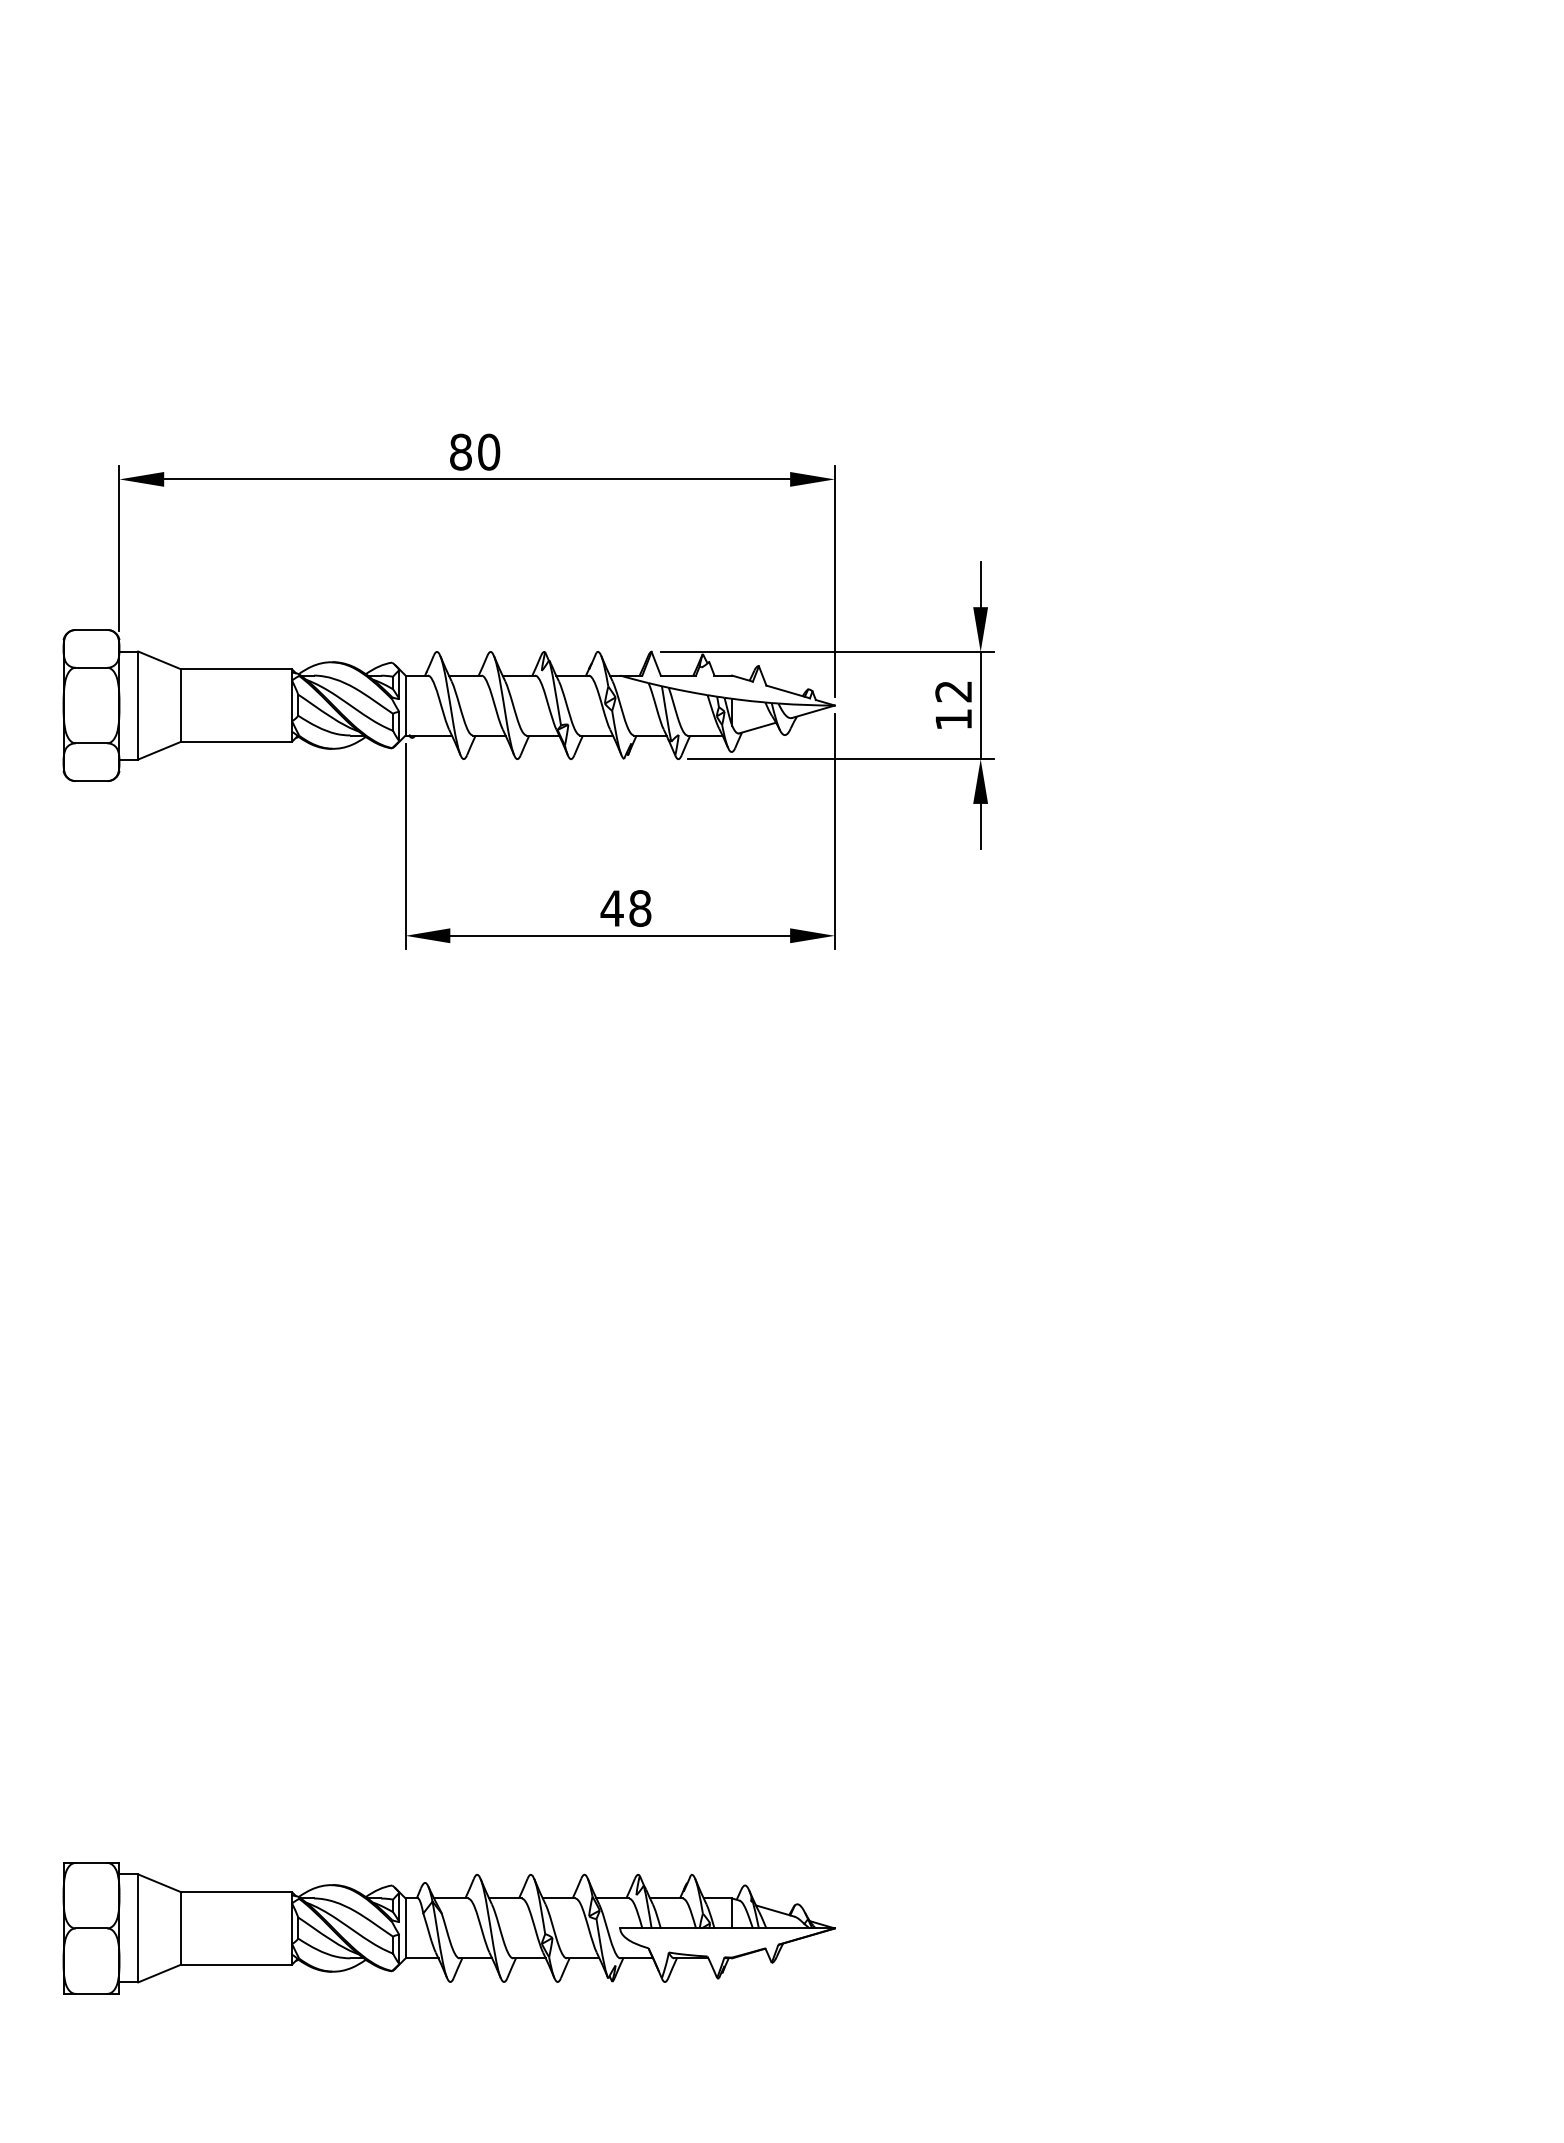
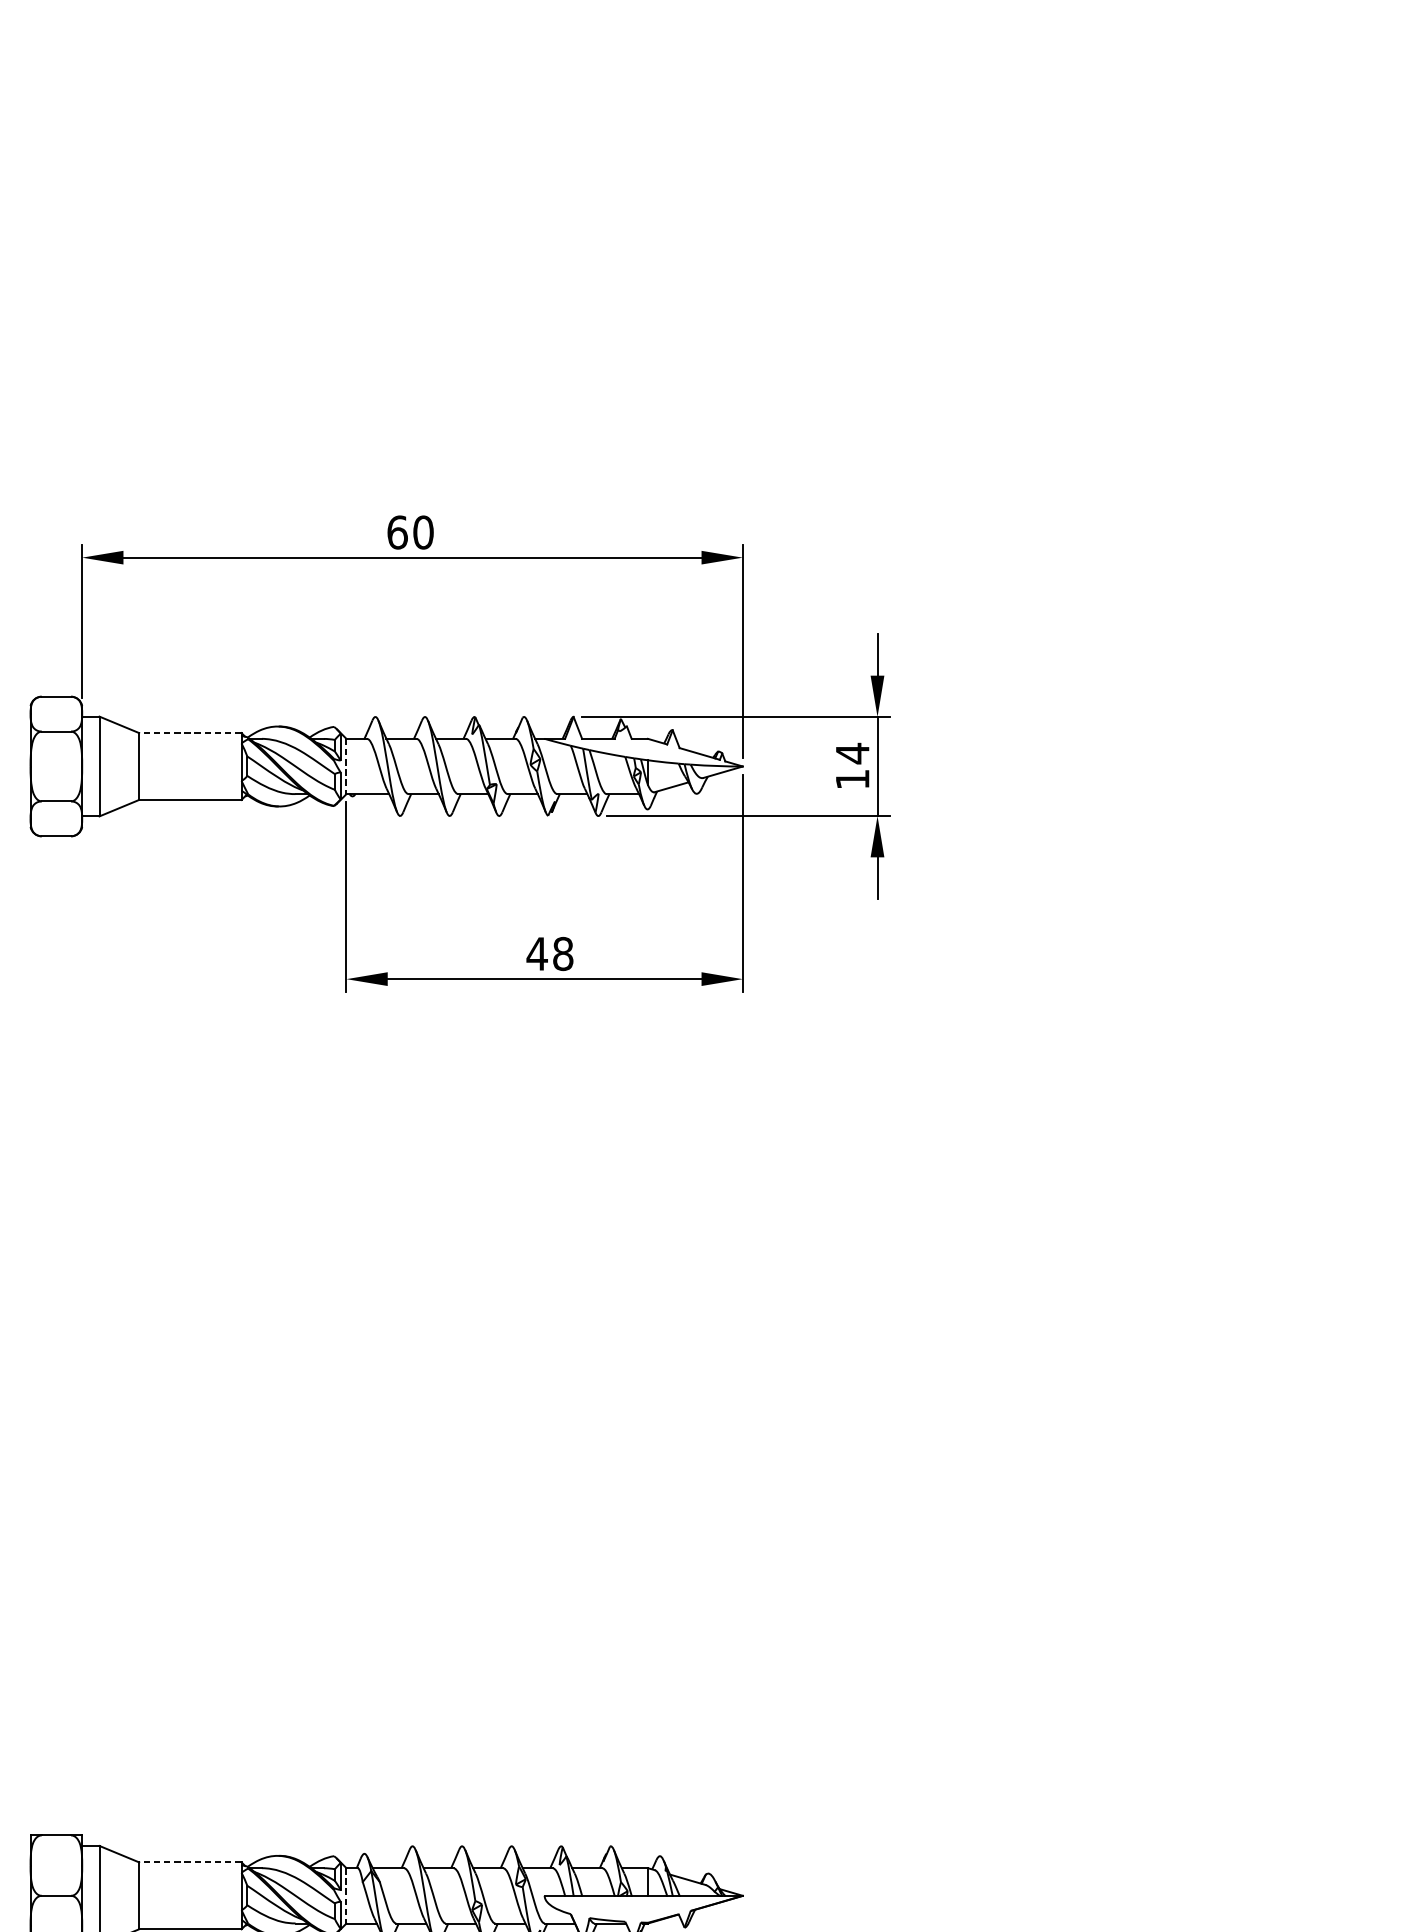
text: (461, 451) -> (398, 531), 80 -> 60
line: (236, 669) -> (190, 733), solid -> dashed
text: (953, 691) -> (852, 753), 12 -> 14
line: (405, 705) -> (346, 766), solid -> dashed
line: (236, 1892) -> (190, 1862), solid -> dashed
line: (405, 1928) -> (346, 1895), solid -> dashed

